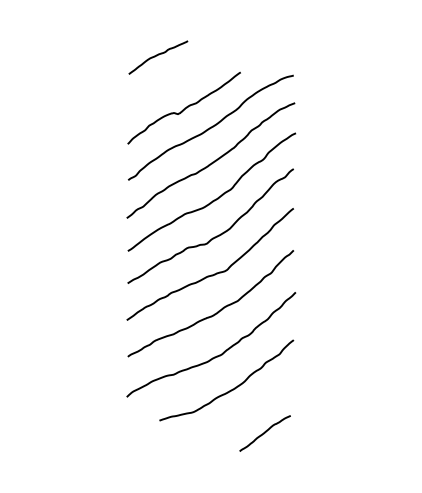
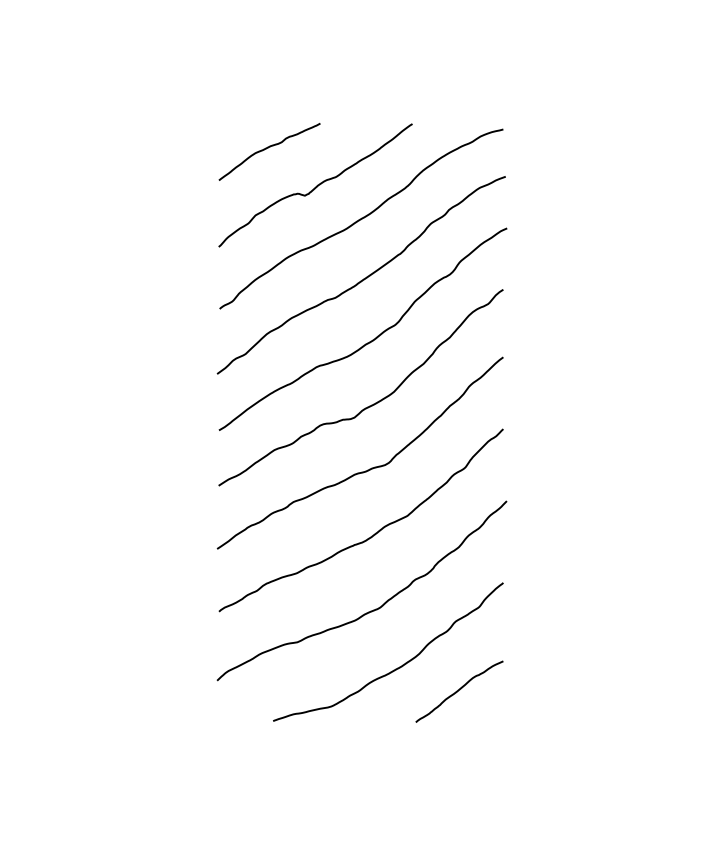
curve: (157, 56) -> (268, 149), moved
curve: (264, 433) -> (458, 691), moved

